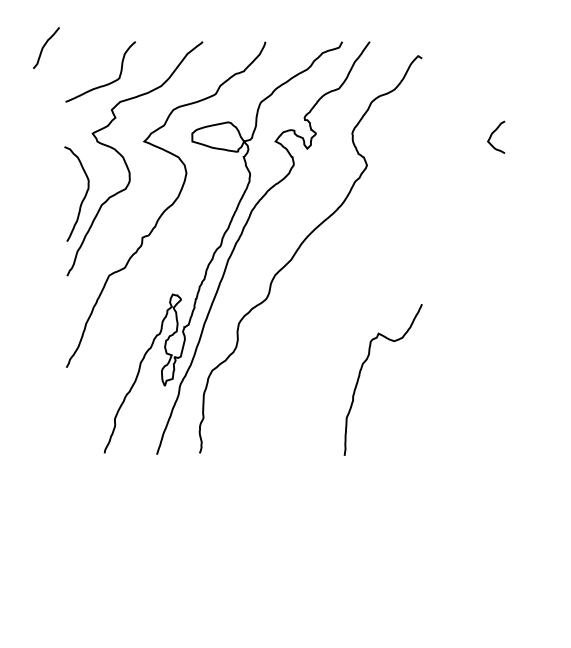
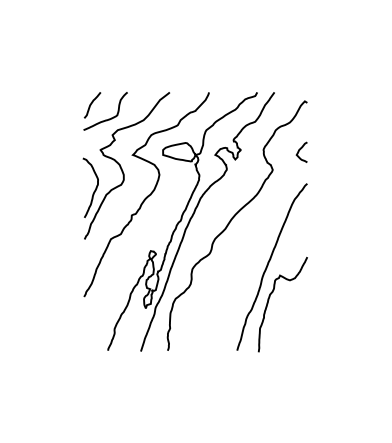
curve: (44, 48) -> (91, 105), moved
curve: (494, 134) -> (300, 150), moved
curve: (360, 317) -> (268, 265), added

